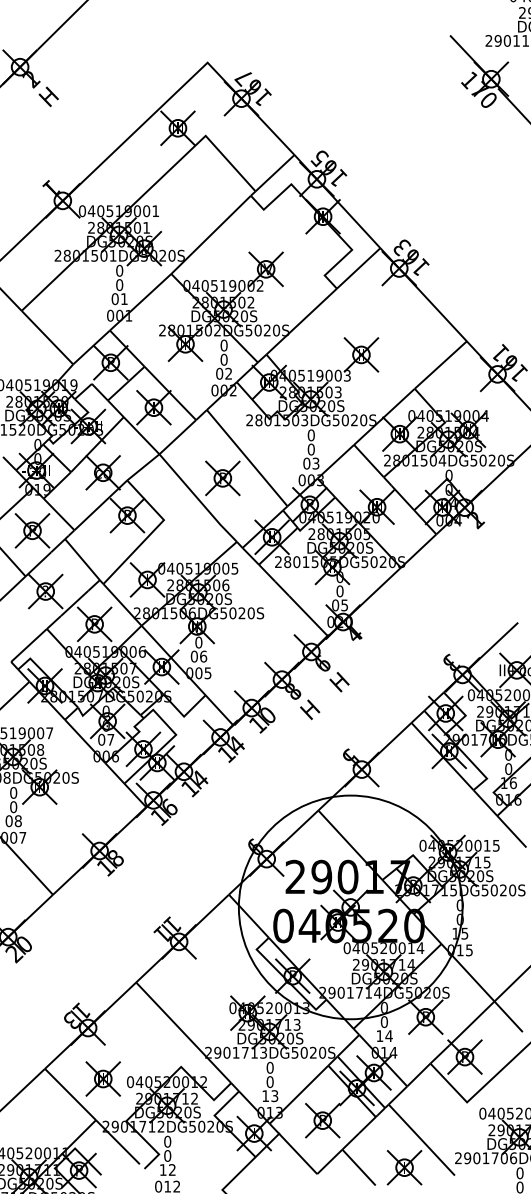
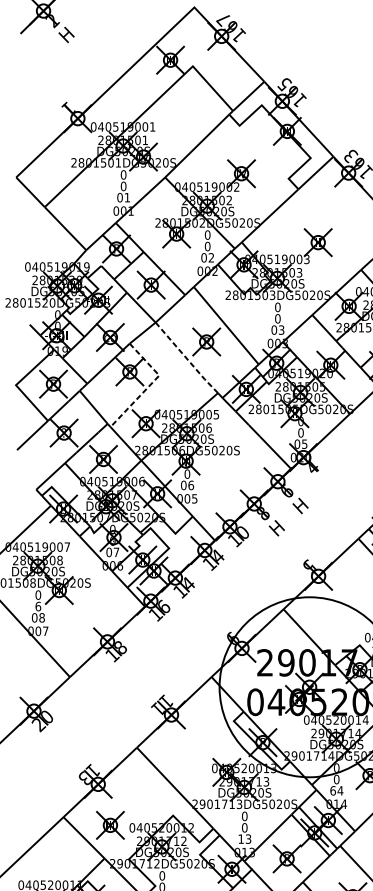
line: (197, 498) -> (186, 358), solid -> dashed
line: (152, 532) -> (150, 385), solid -> dashed
text: (13, 806) -> (38, 606), 0 -> 6
text: (379, 1036) -> (332, 791), 14 -> 64

